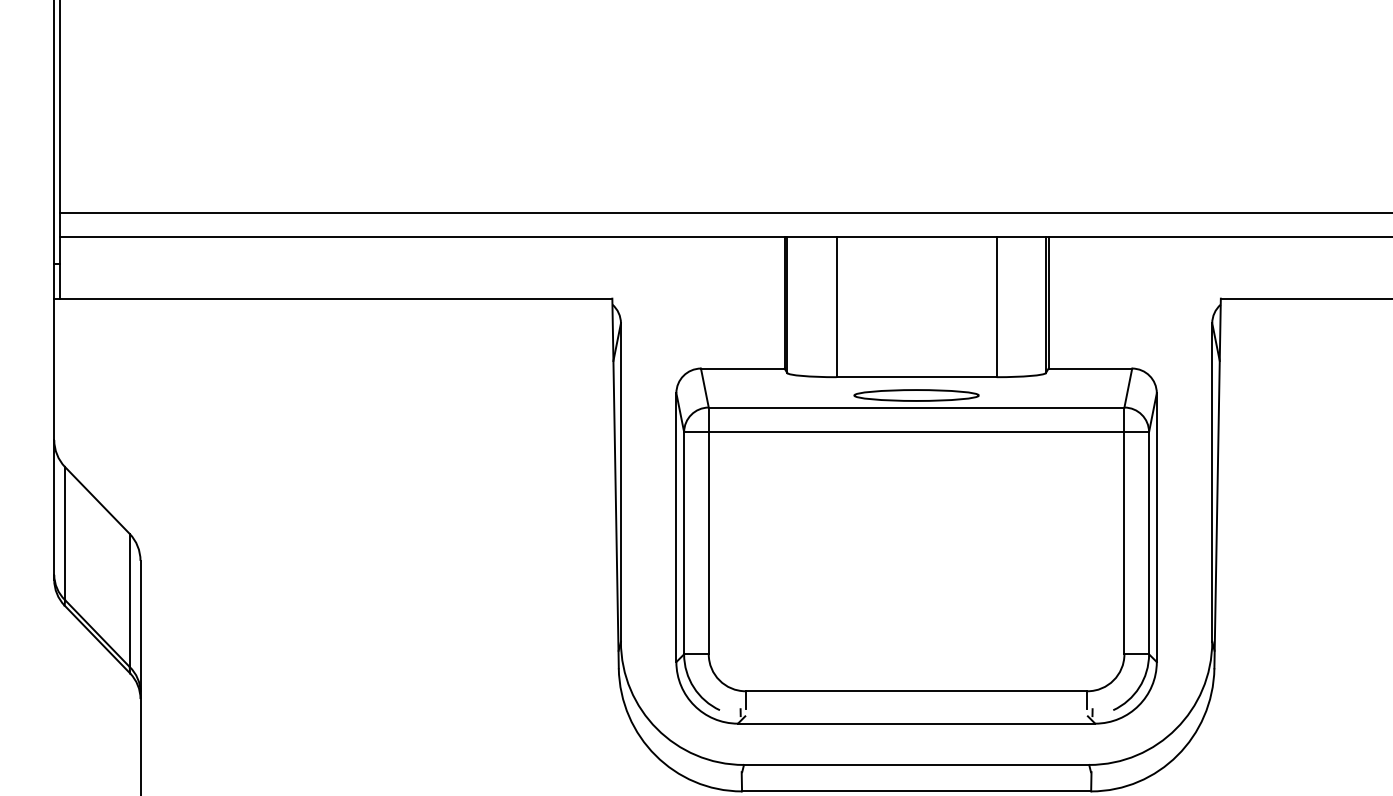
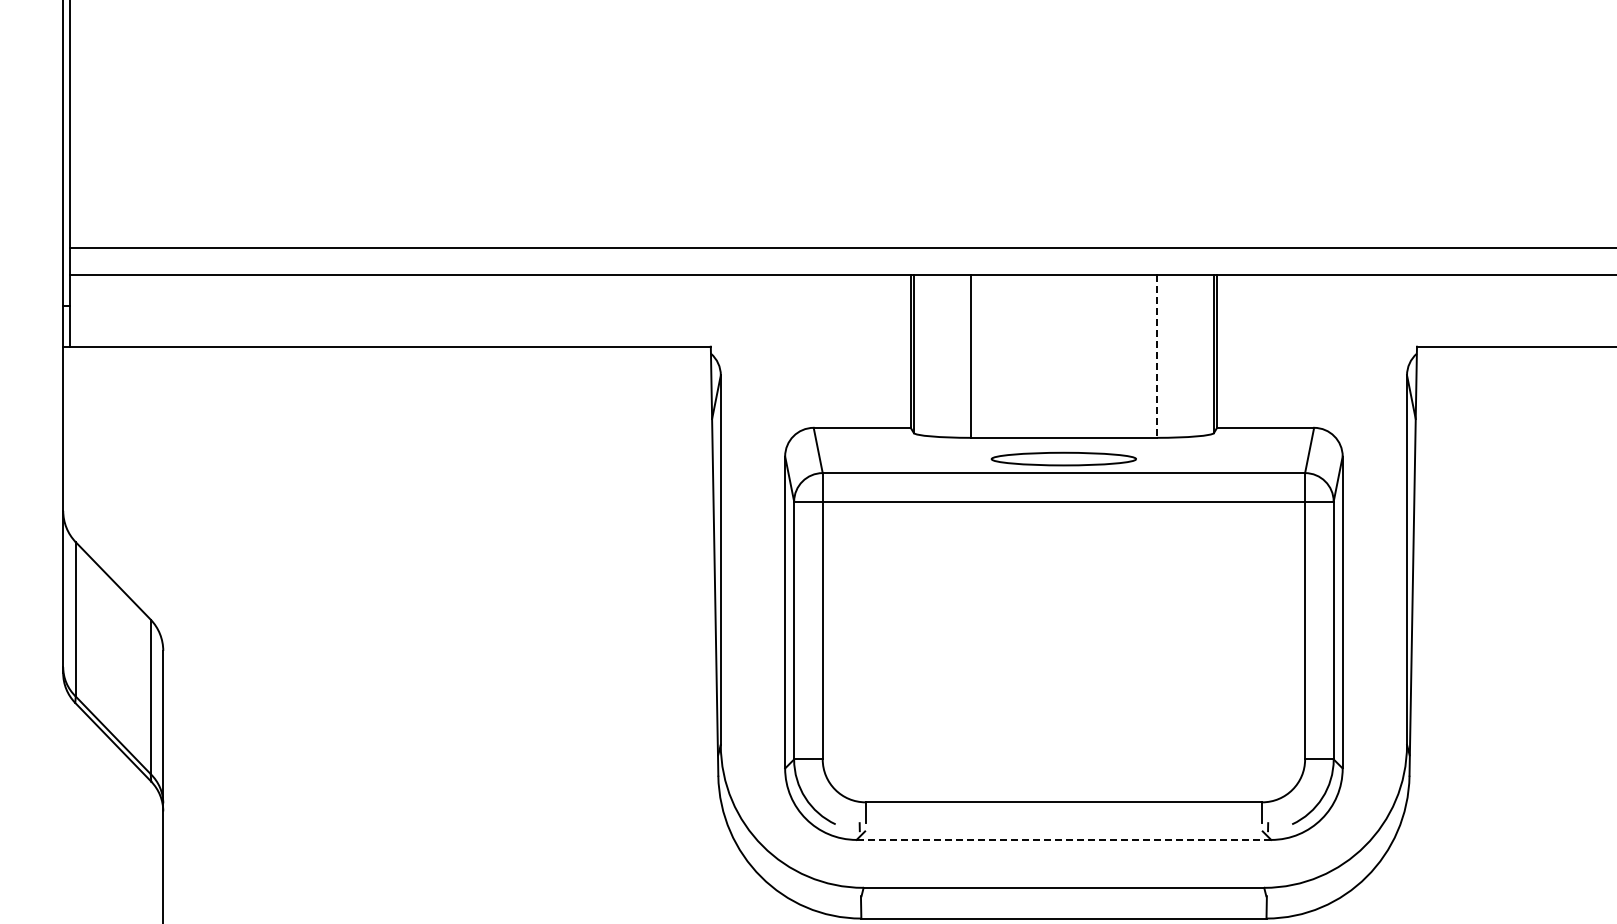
line: (996, 307) -> (1156, 357), solid -> dashed
line: (916, 723) -> (1063, 839), solid -> dashed

